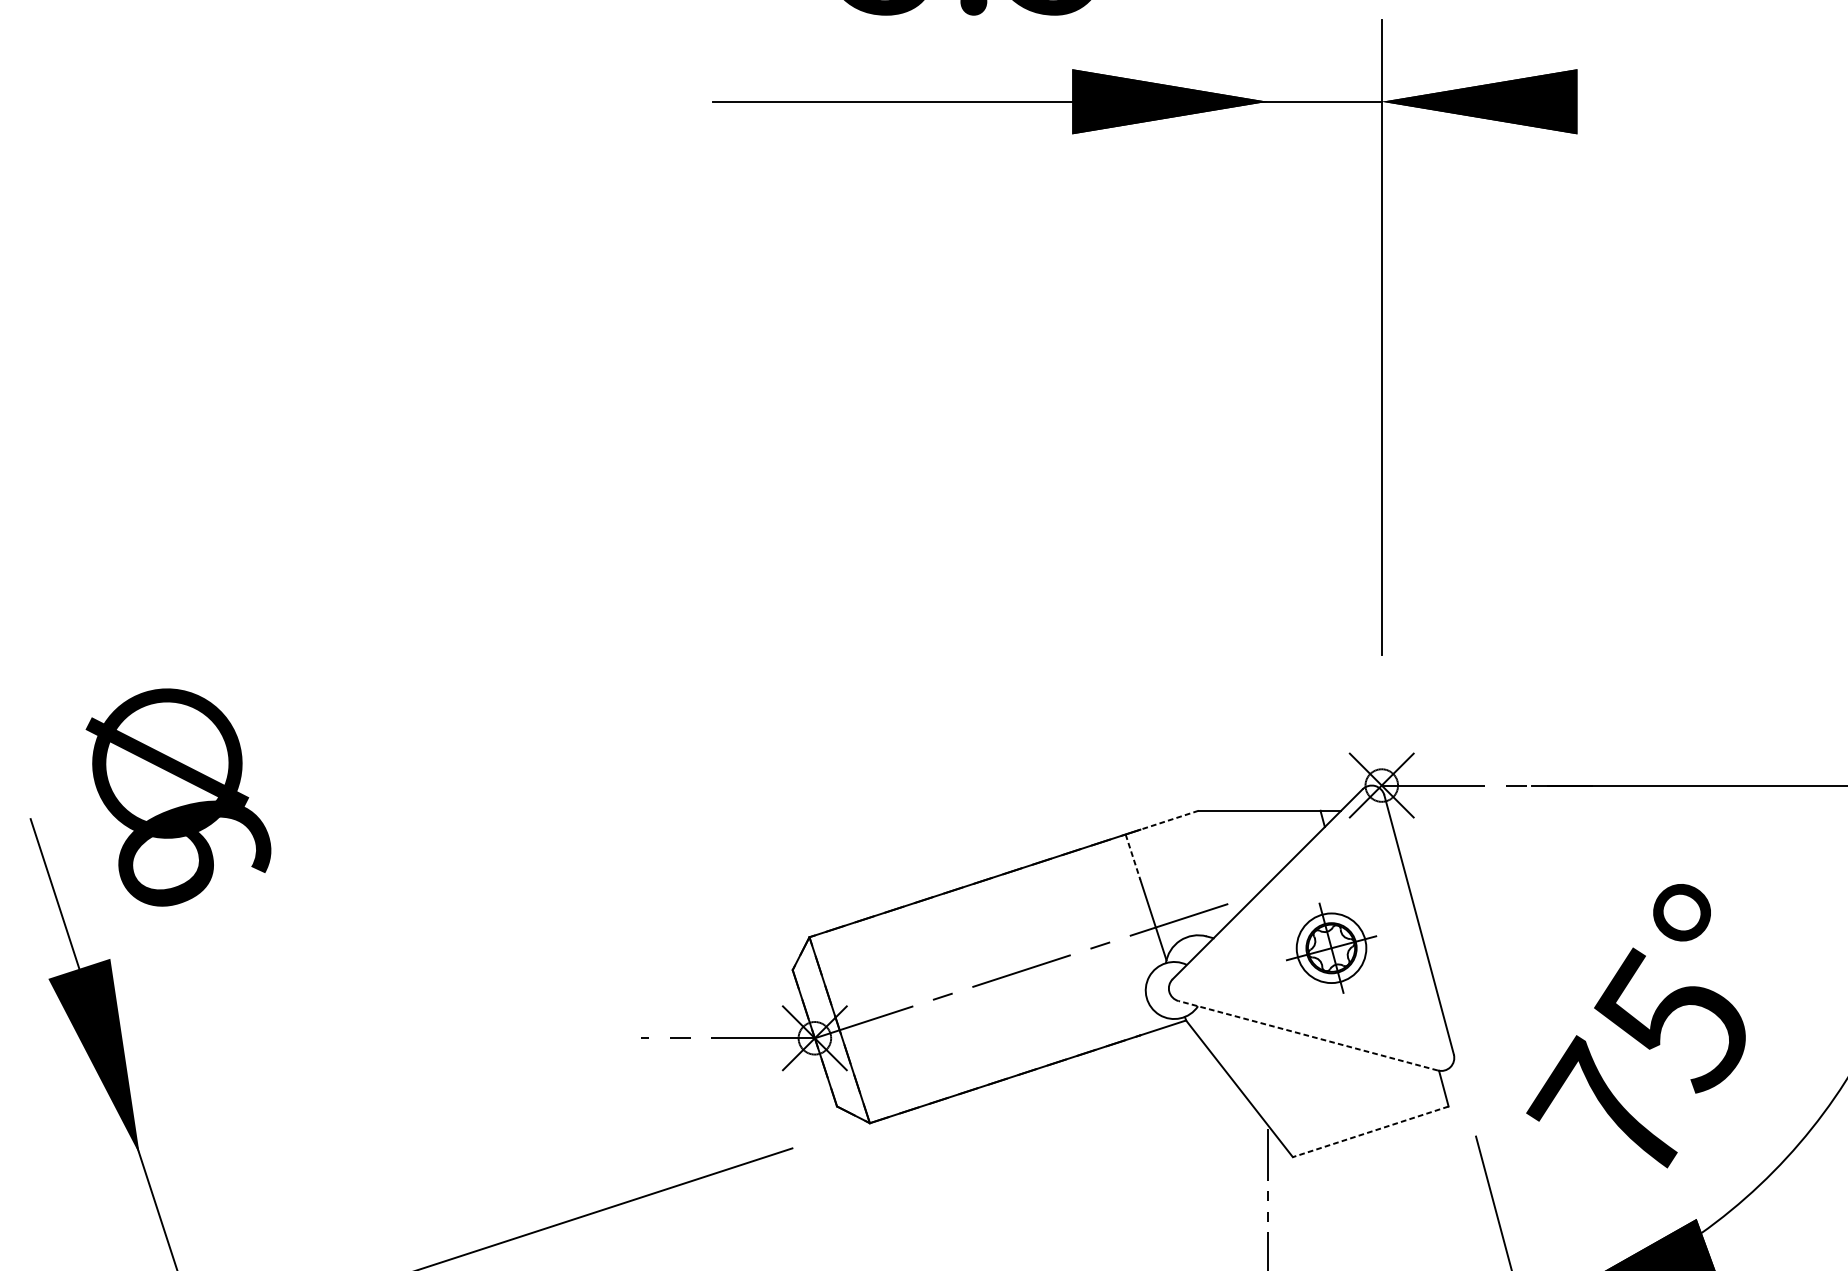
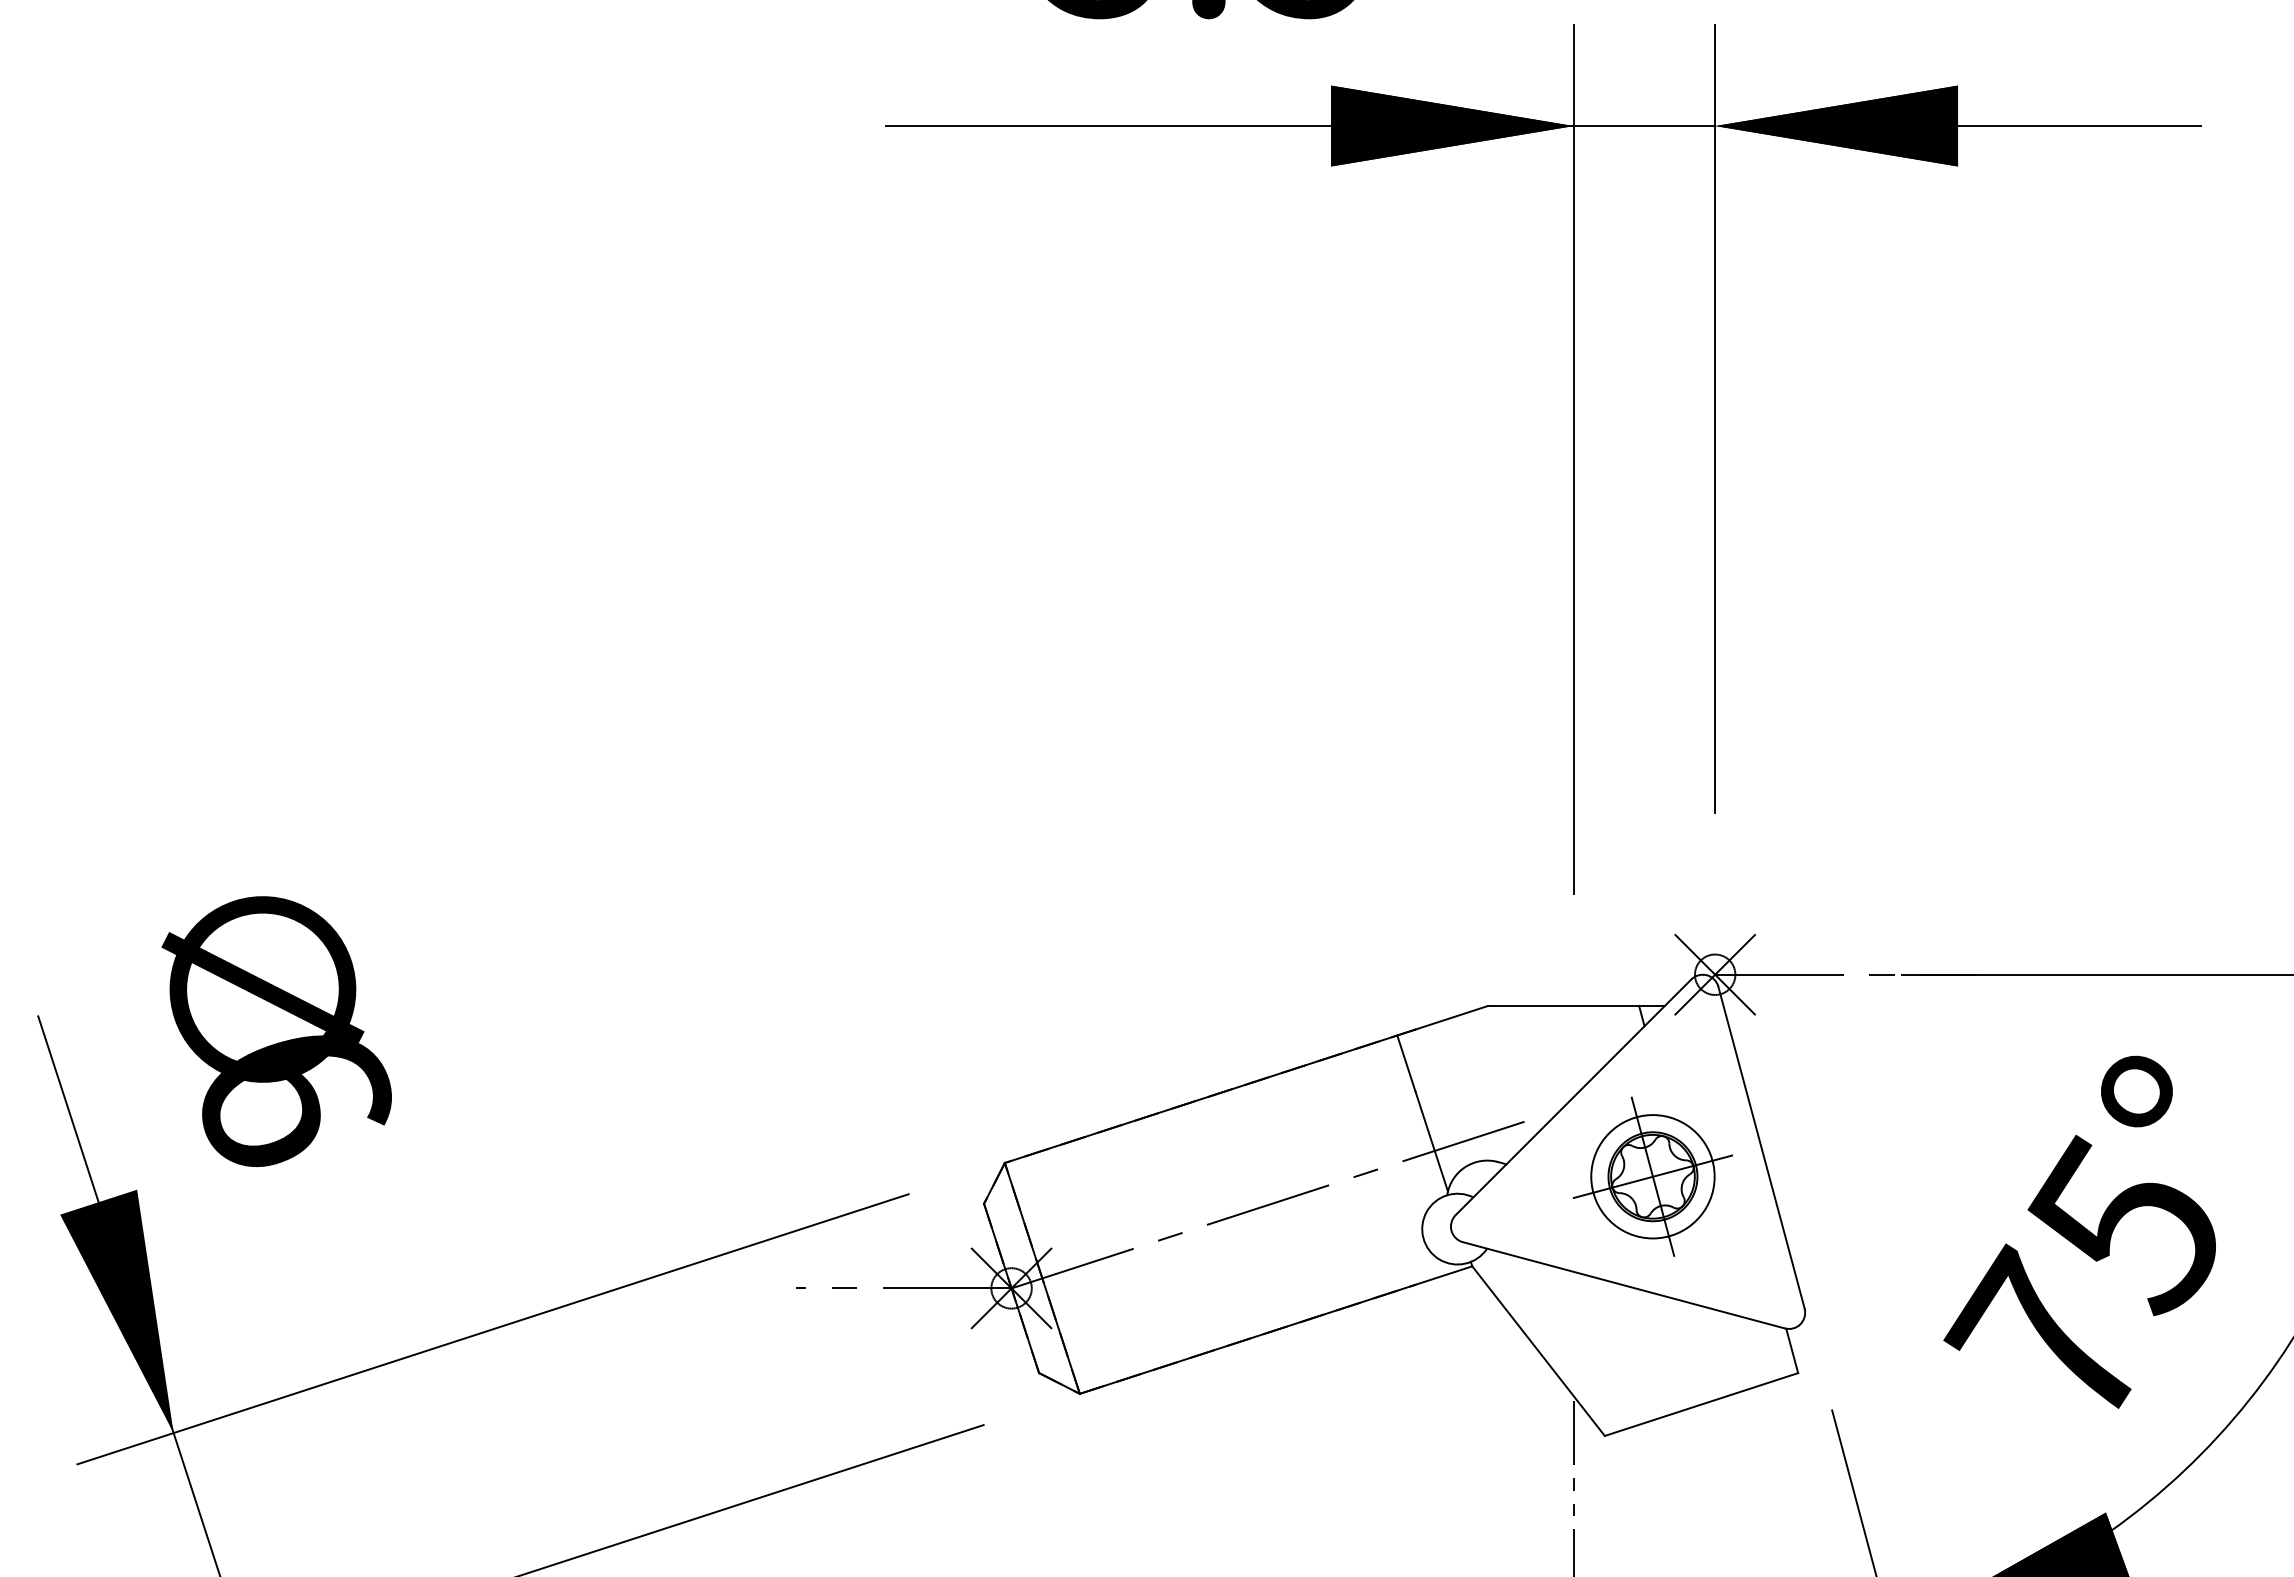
line: (1675, 102) -> (2079, 126), added
line: (1267, 370) -> (1573, 459), added
text: (178, 797) -> (276, 1031), moved
line: (1169, 820) -> (1451, 1017), dashed -> solid
line: (1133, 857) -> (1406, 1063), dashed -> solid
part: (1331, 948) -> (1652, 1176), size x1.43
text: (1635, 1025) -> (2079, 1231), moved
line: (1307, 1035) -> (1623, 1285), dashed -> solid
line: (396, 1071) -> (492, 1329), added
line: (1370, 1131) -> (1701, 1404), dashed -> solid

